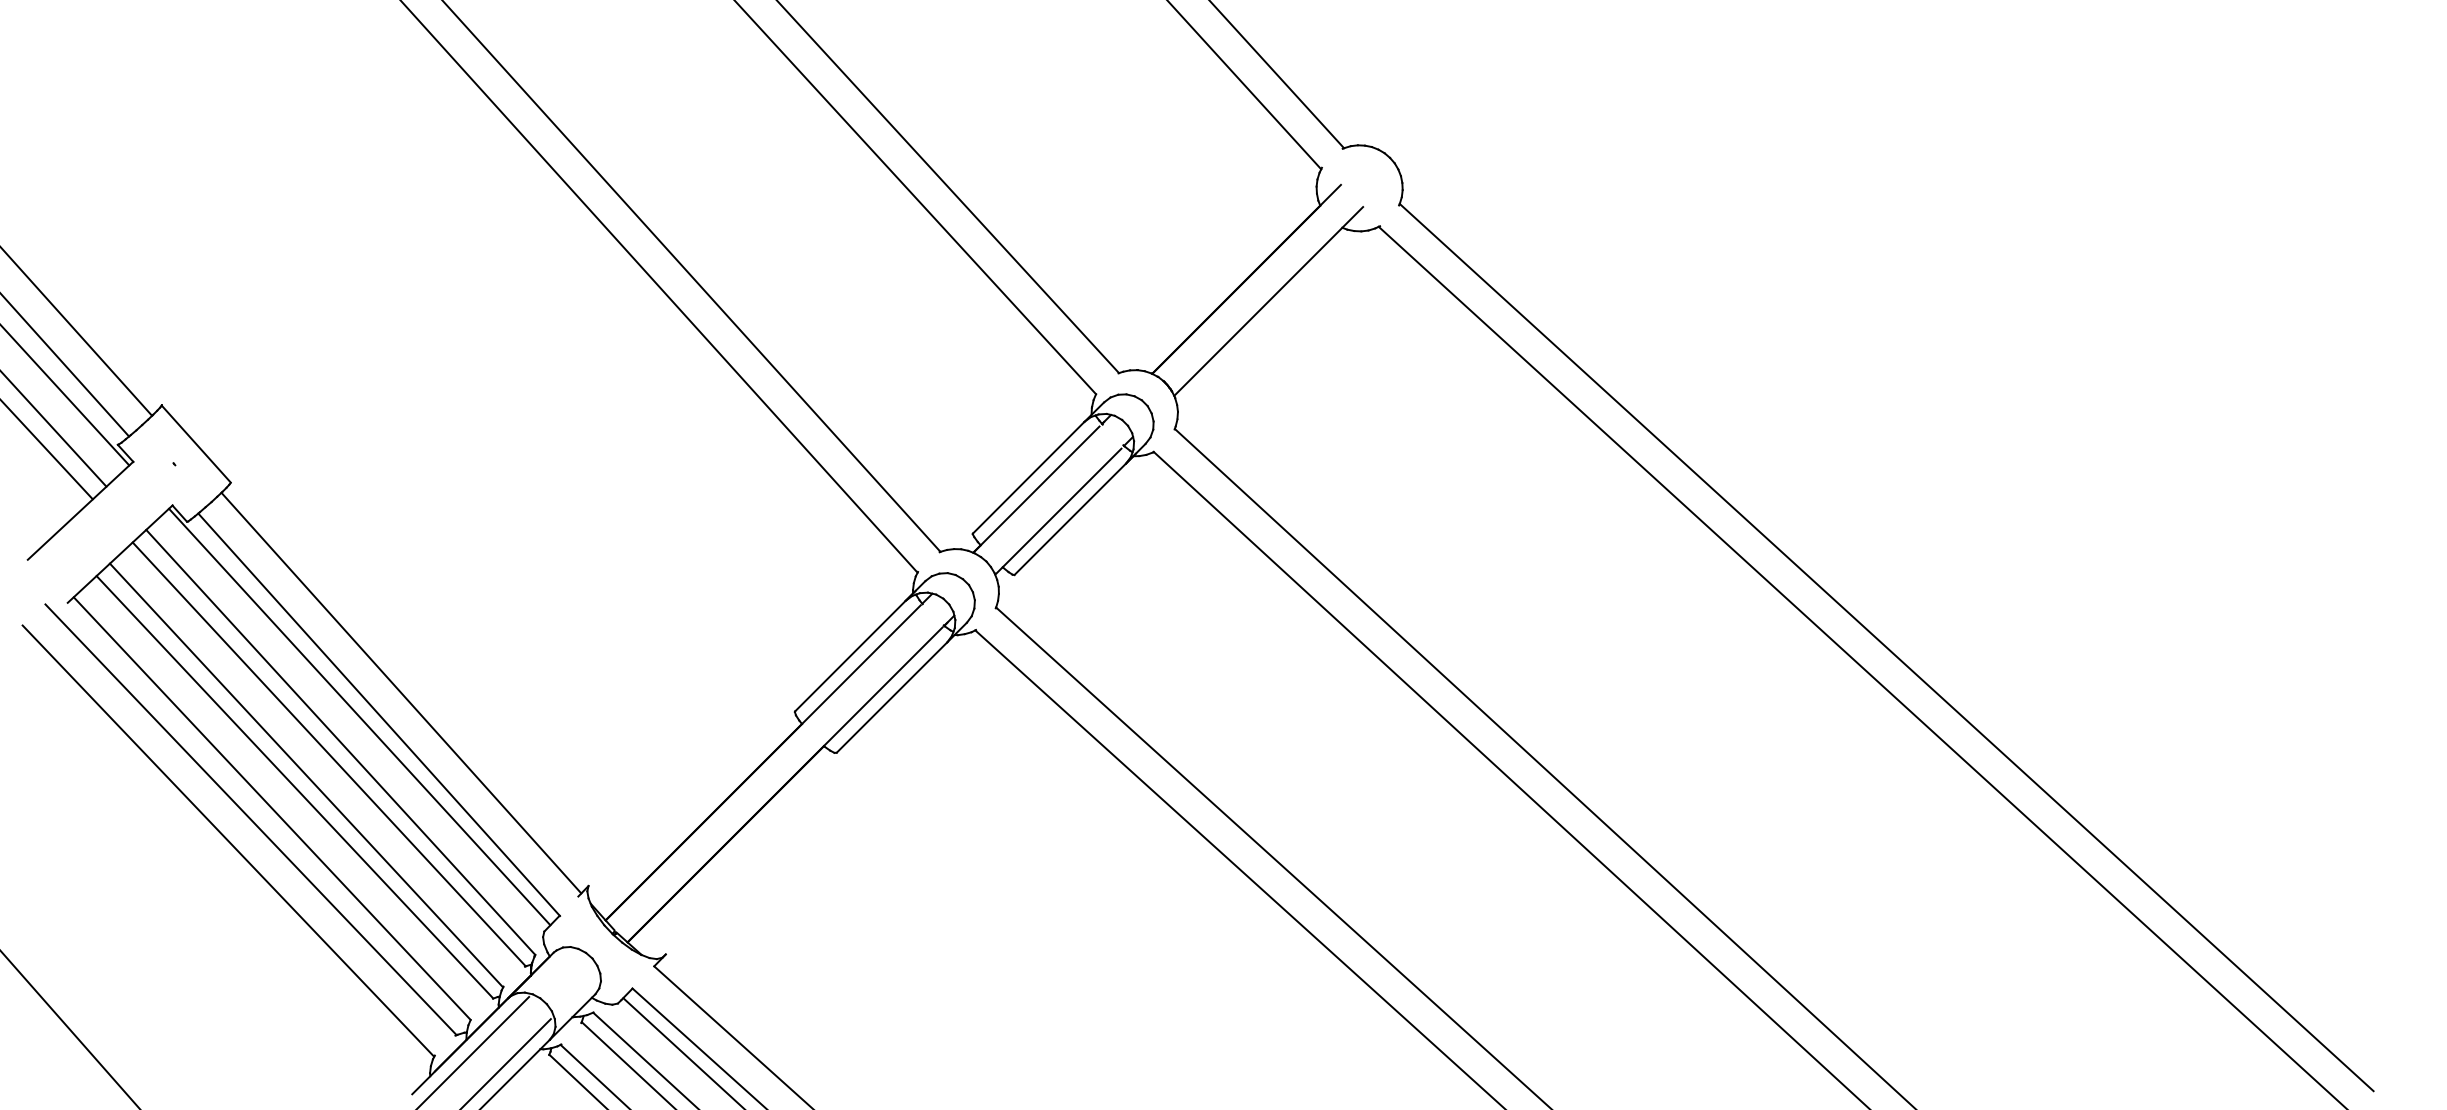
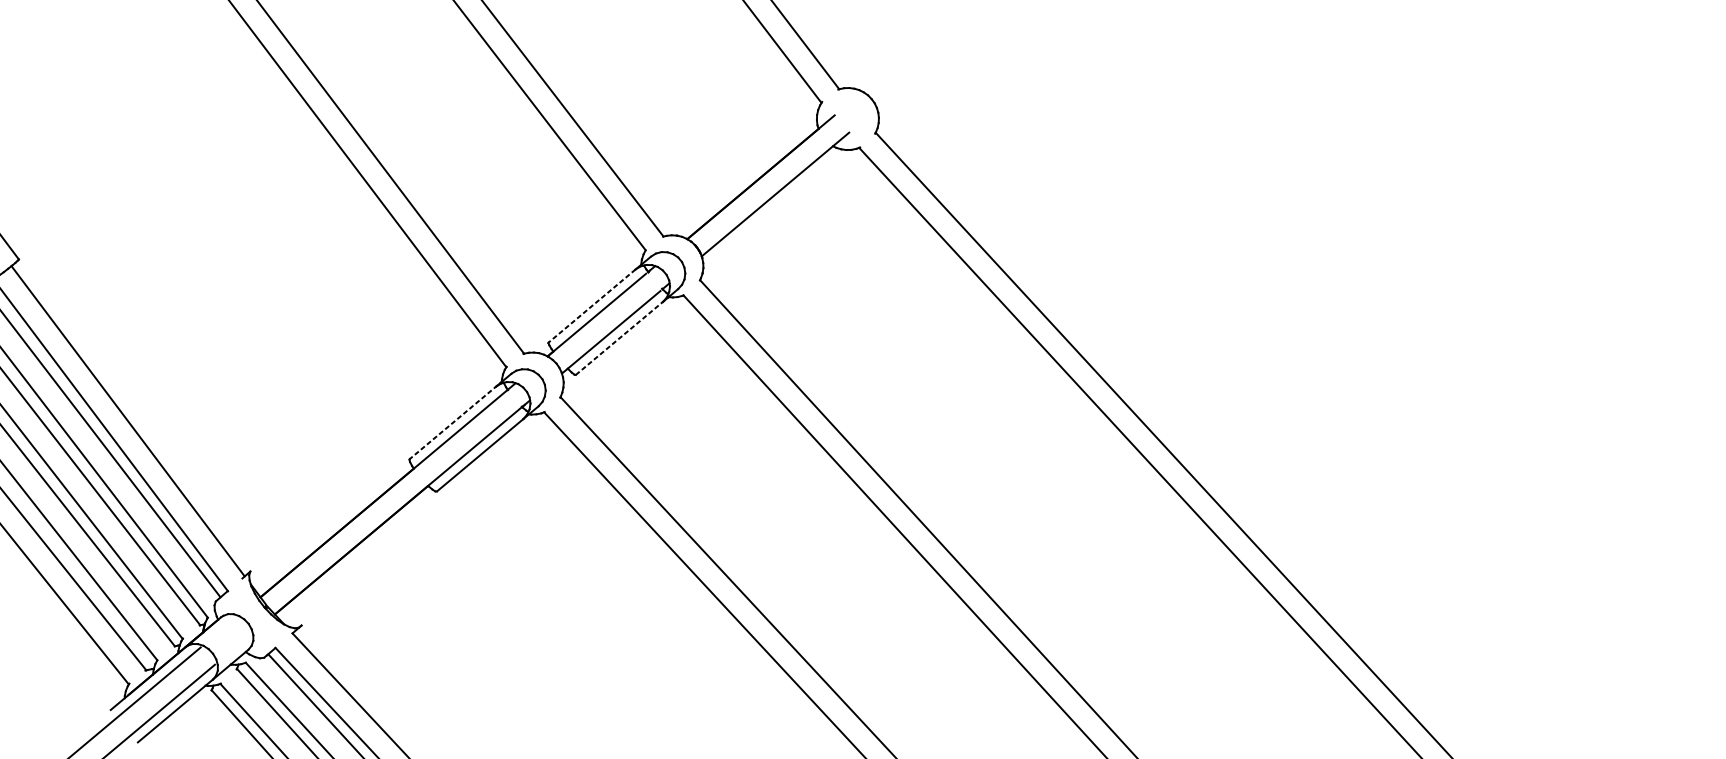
line: (1028, 477) -> (591, 305), solid -> dashed
line: (1075, 514) -> (623, 335), solid -> dashed
line: (855, 651) -> (456, 419), solid -> dashed

